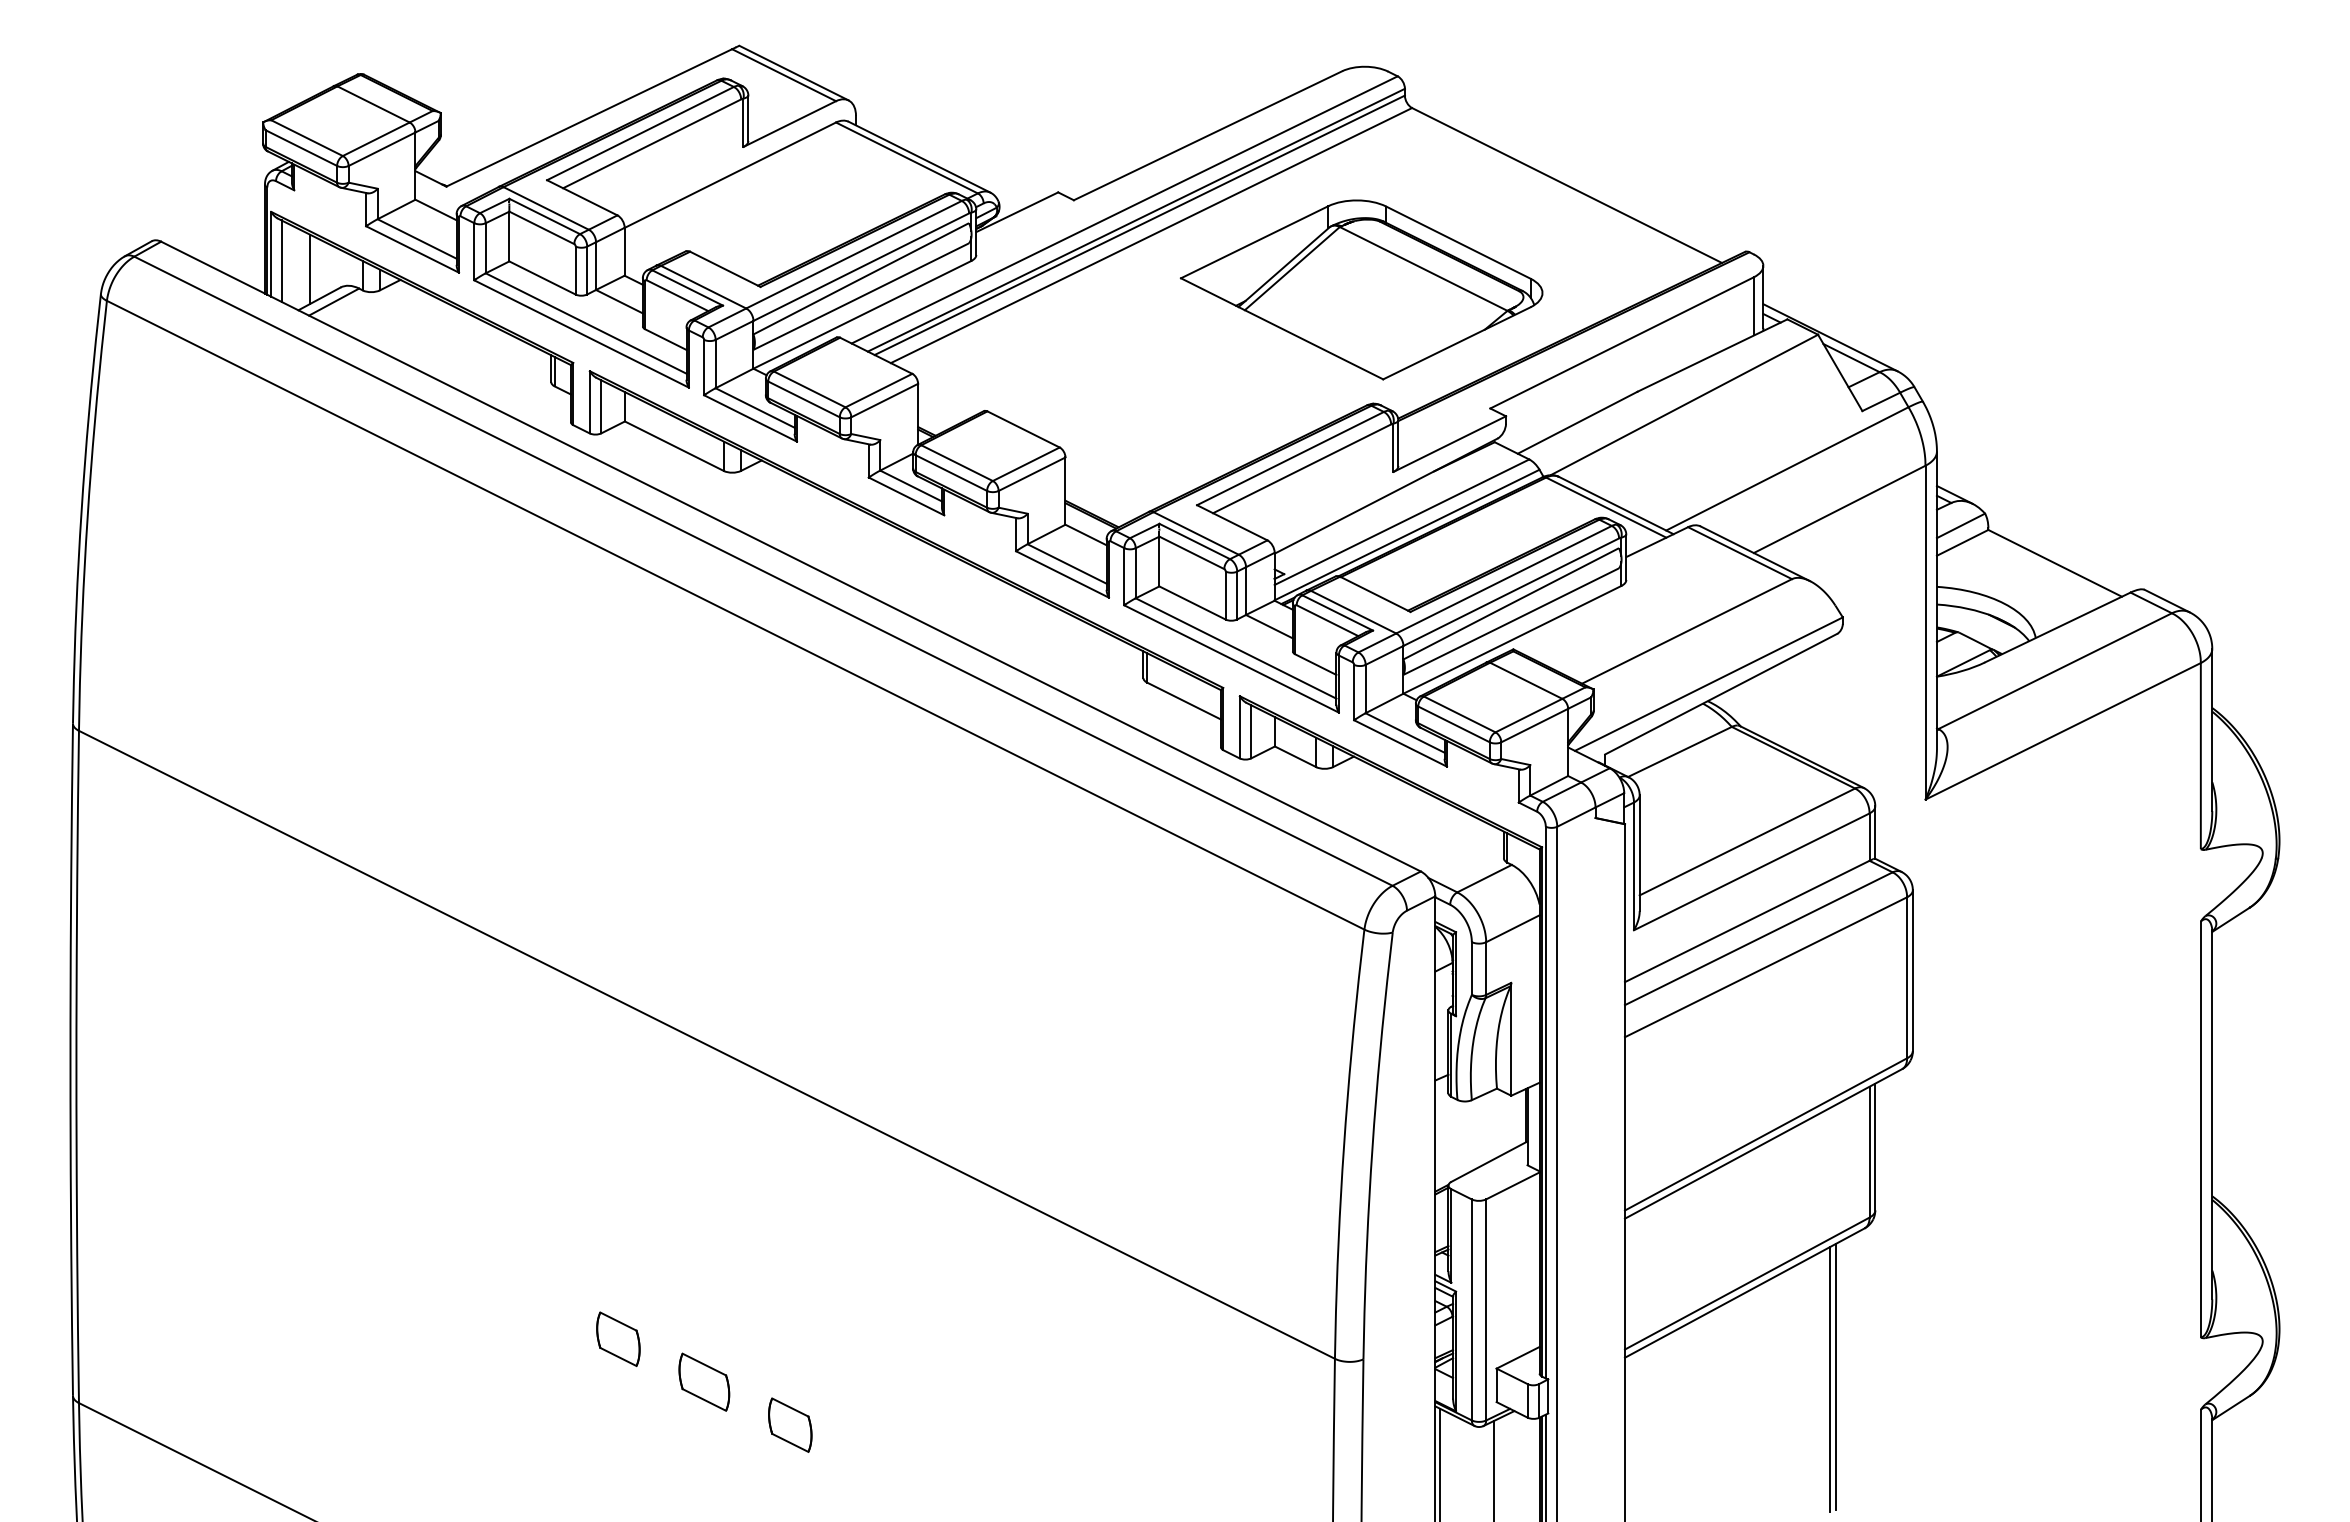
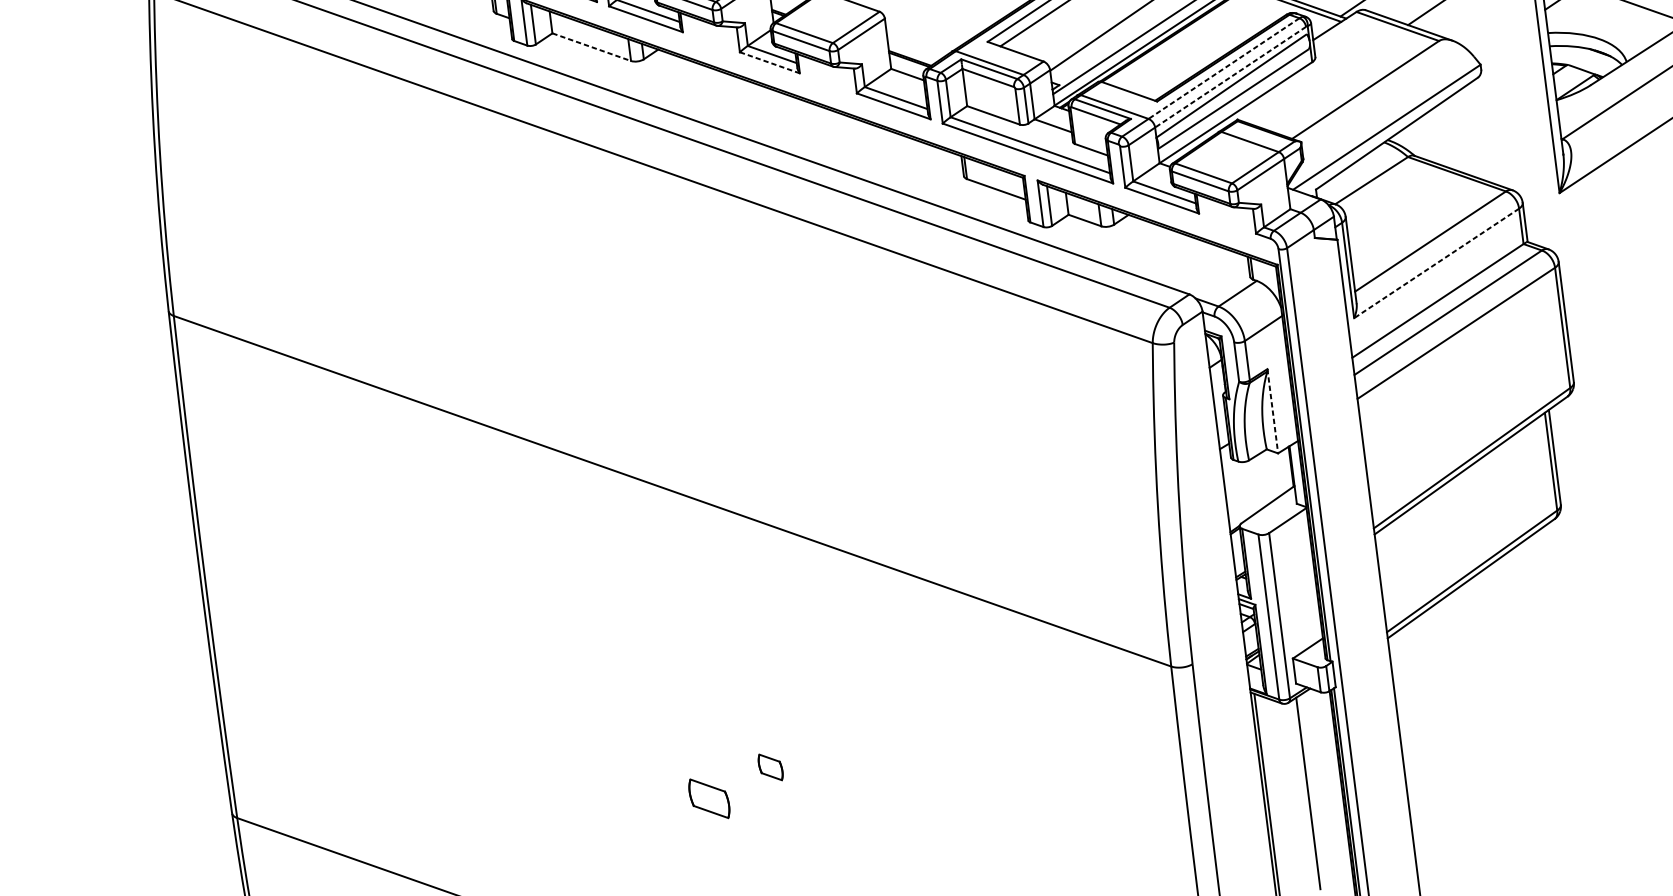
line: (674, 446) -> (591, 47), solid -> dashed
line: (907, 496) -> (770, 62), solid -> dashed
line: (1503, 579) -> (1223, 68), solid -> dashed
line: (1510, 592) -> (1230, 77), solid -> dashed
line: (1751, 872) -> (1436, 263), solid -> dashed
line: (1511, 1039) -> (1272, 411), solid -> dashed
part: (618, 1338) -> (634, 718), removed
line: (1835, 1376) -> (1546, 632), removed
line: (1830, 1379) -> (1543, 635), removed
part: (704, 1381) -> (709, 798), moved
part: (790, 1424) -> (770, 766), size x0.7

